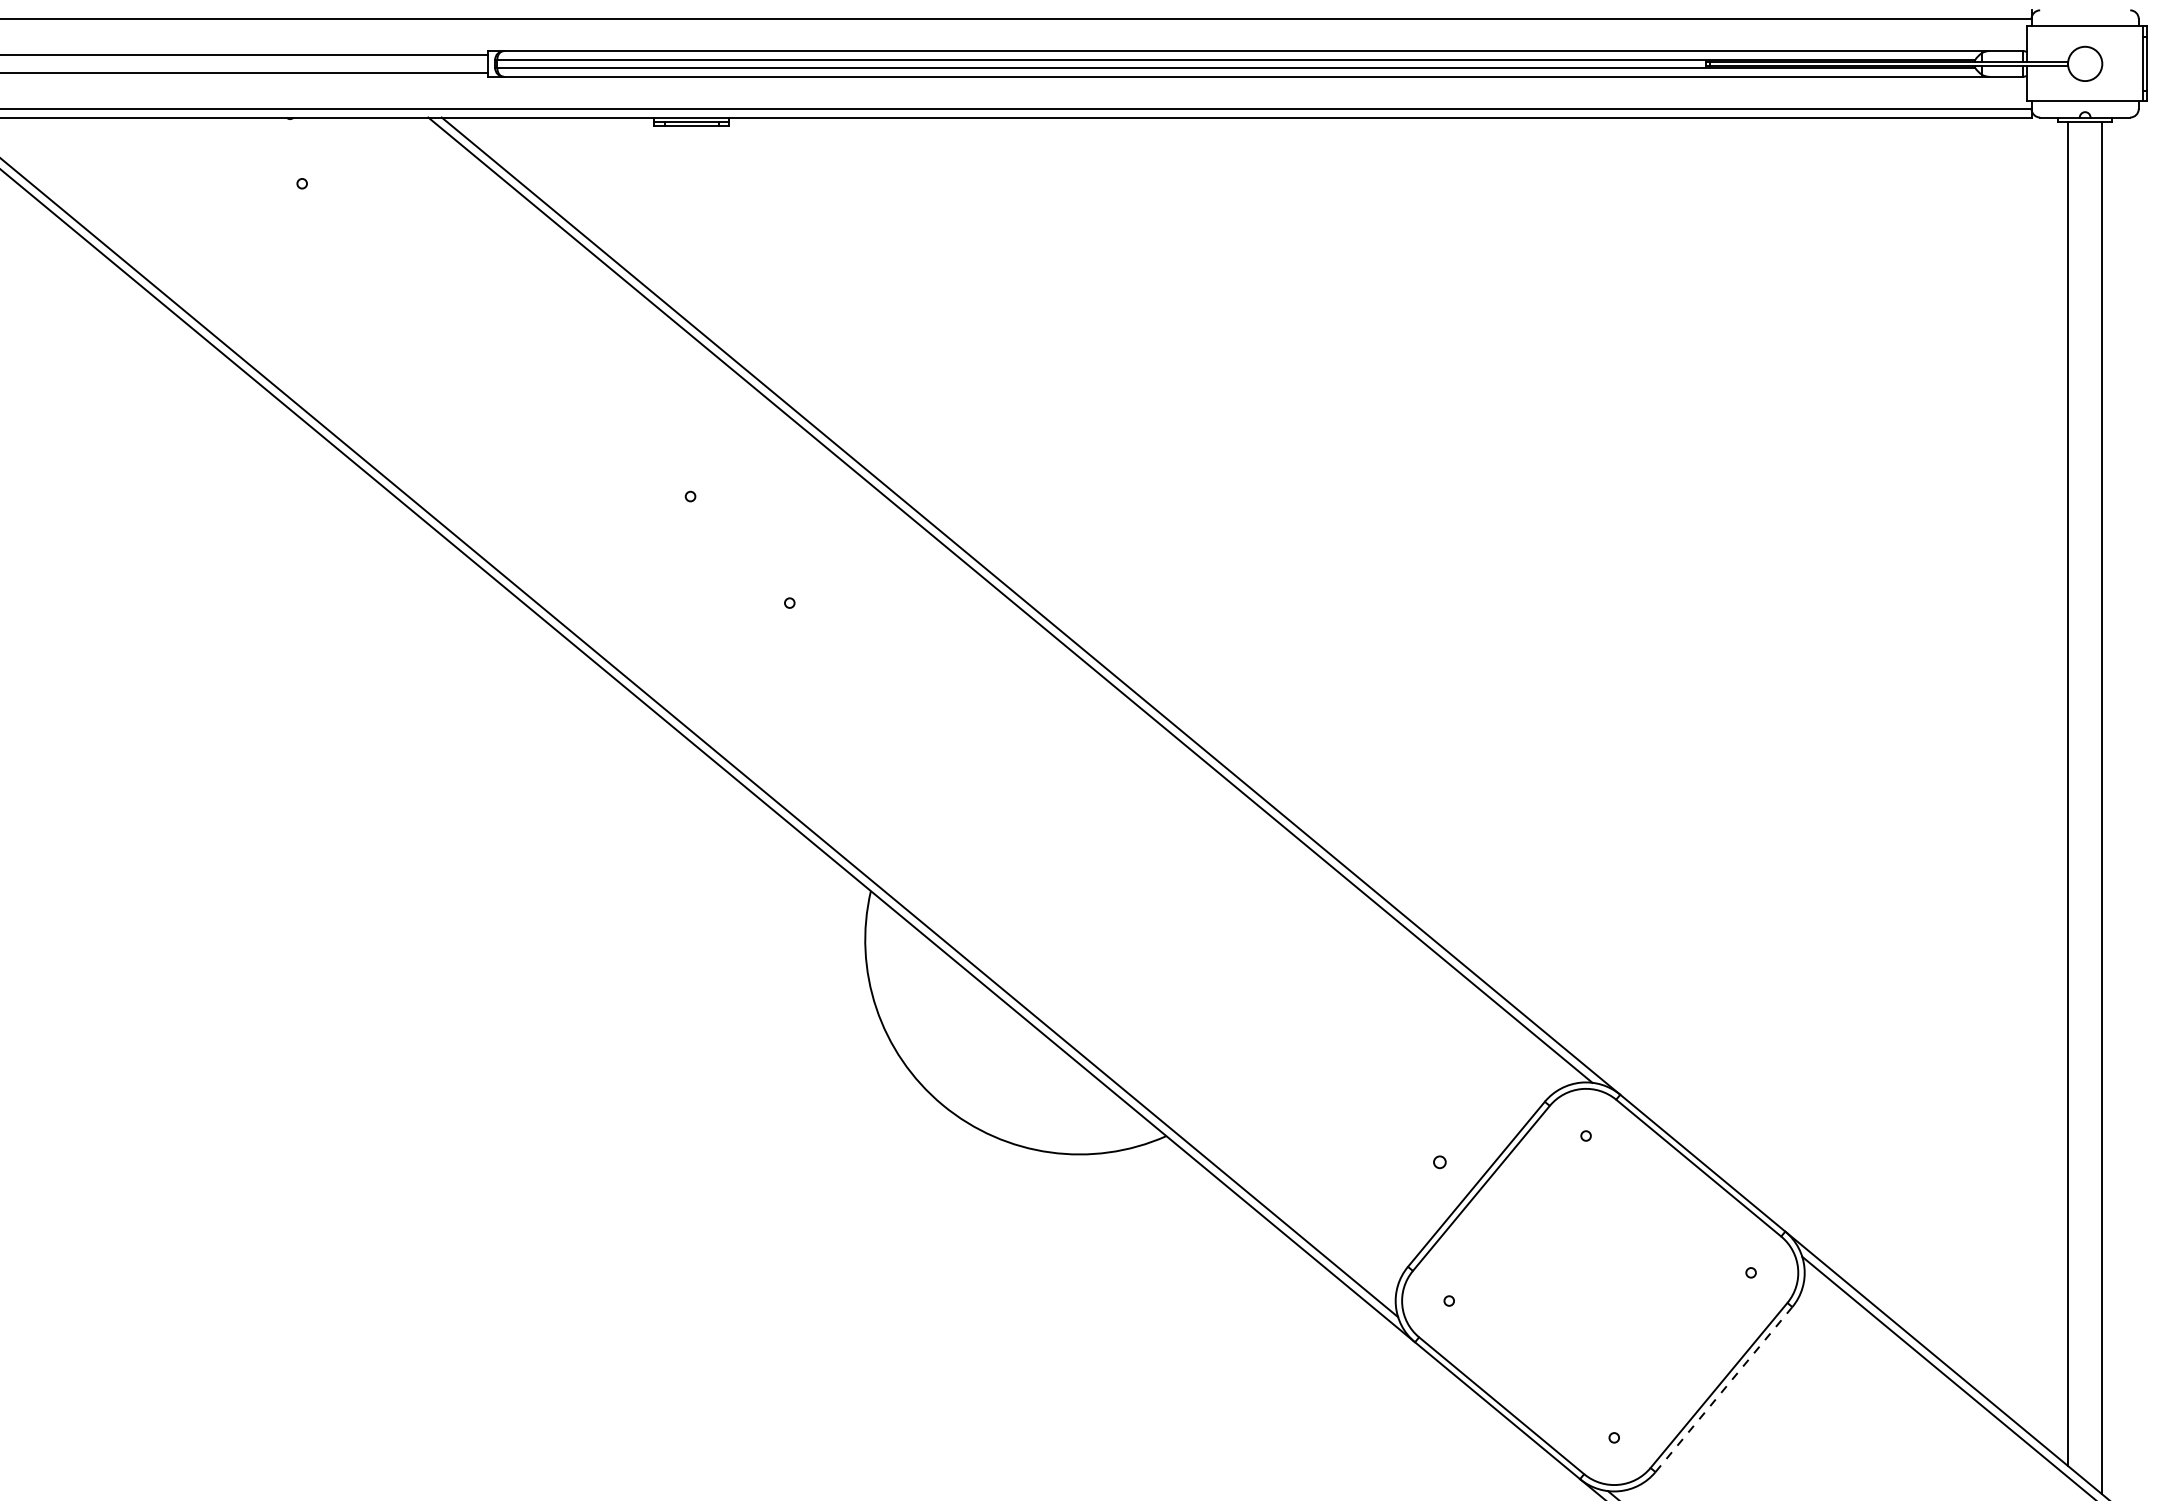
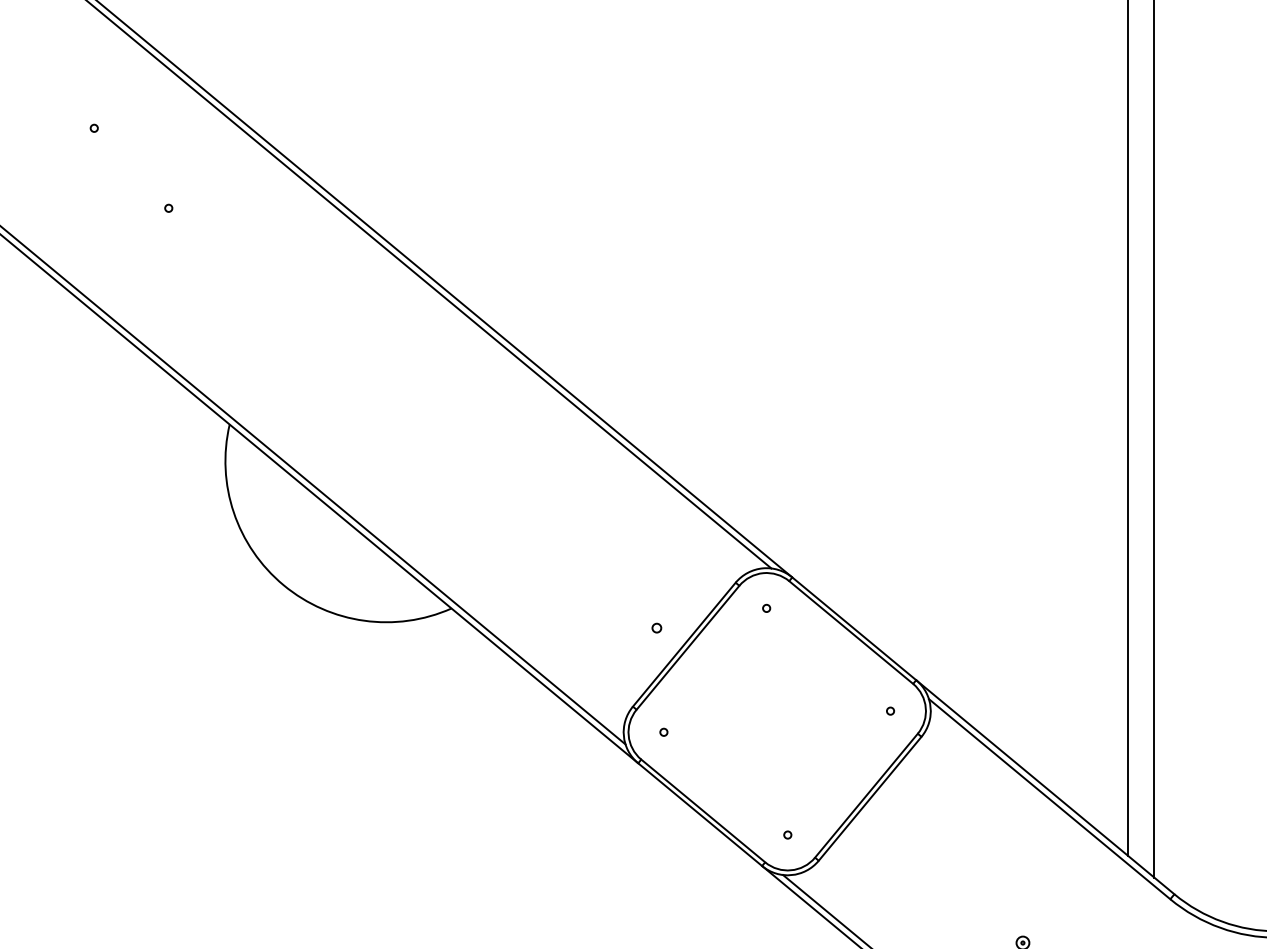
line: (1723, 1389) -> (869, 798), dashed -> solid

